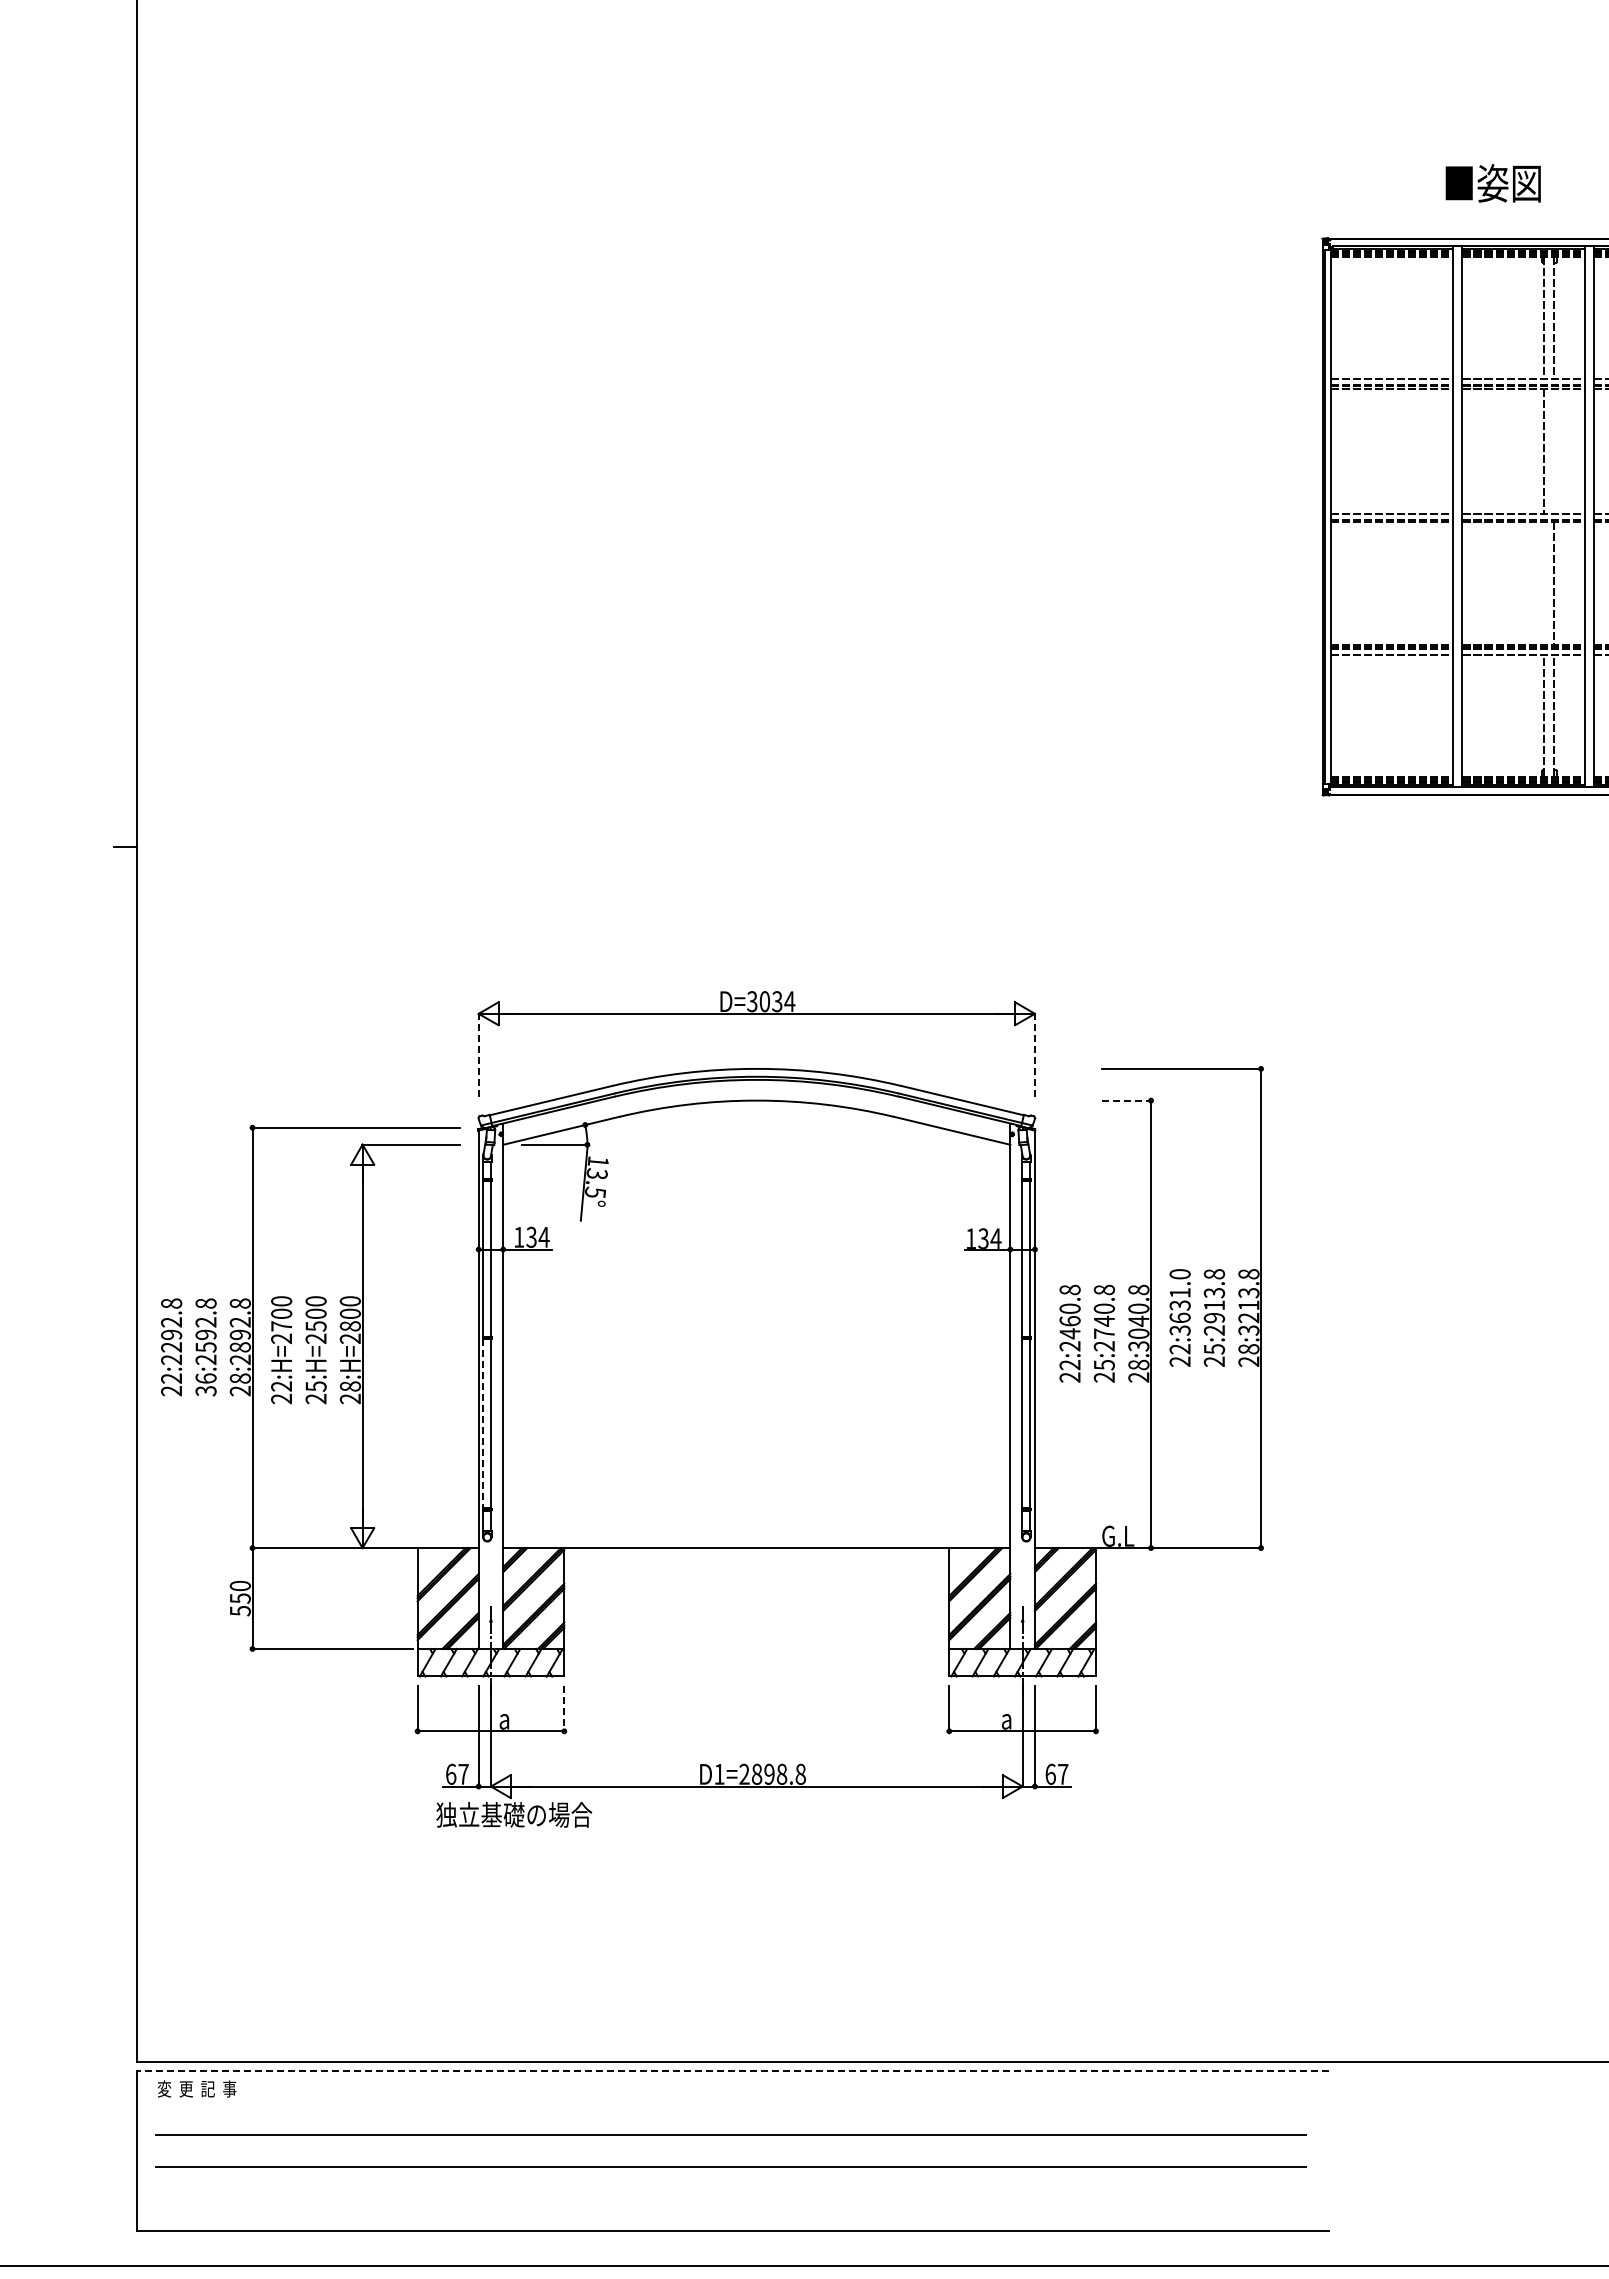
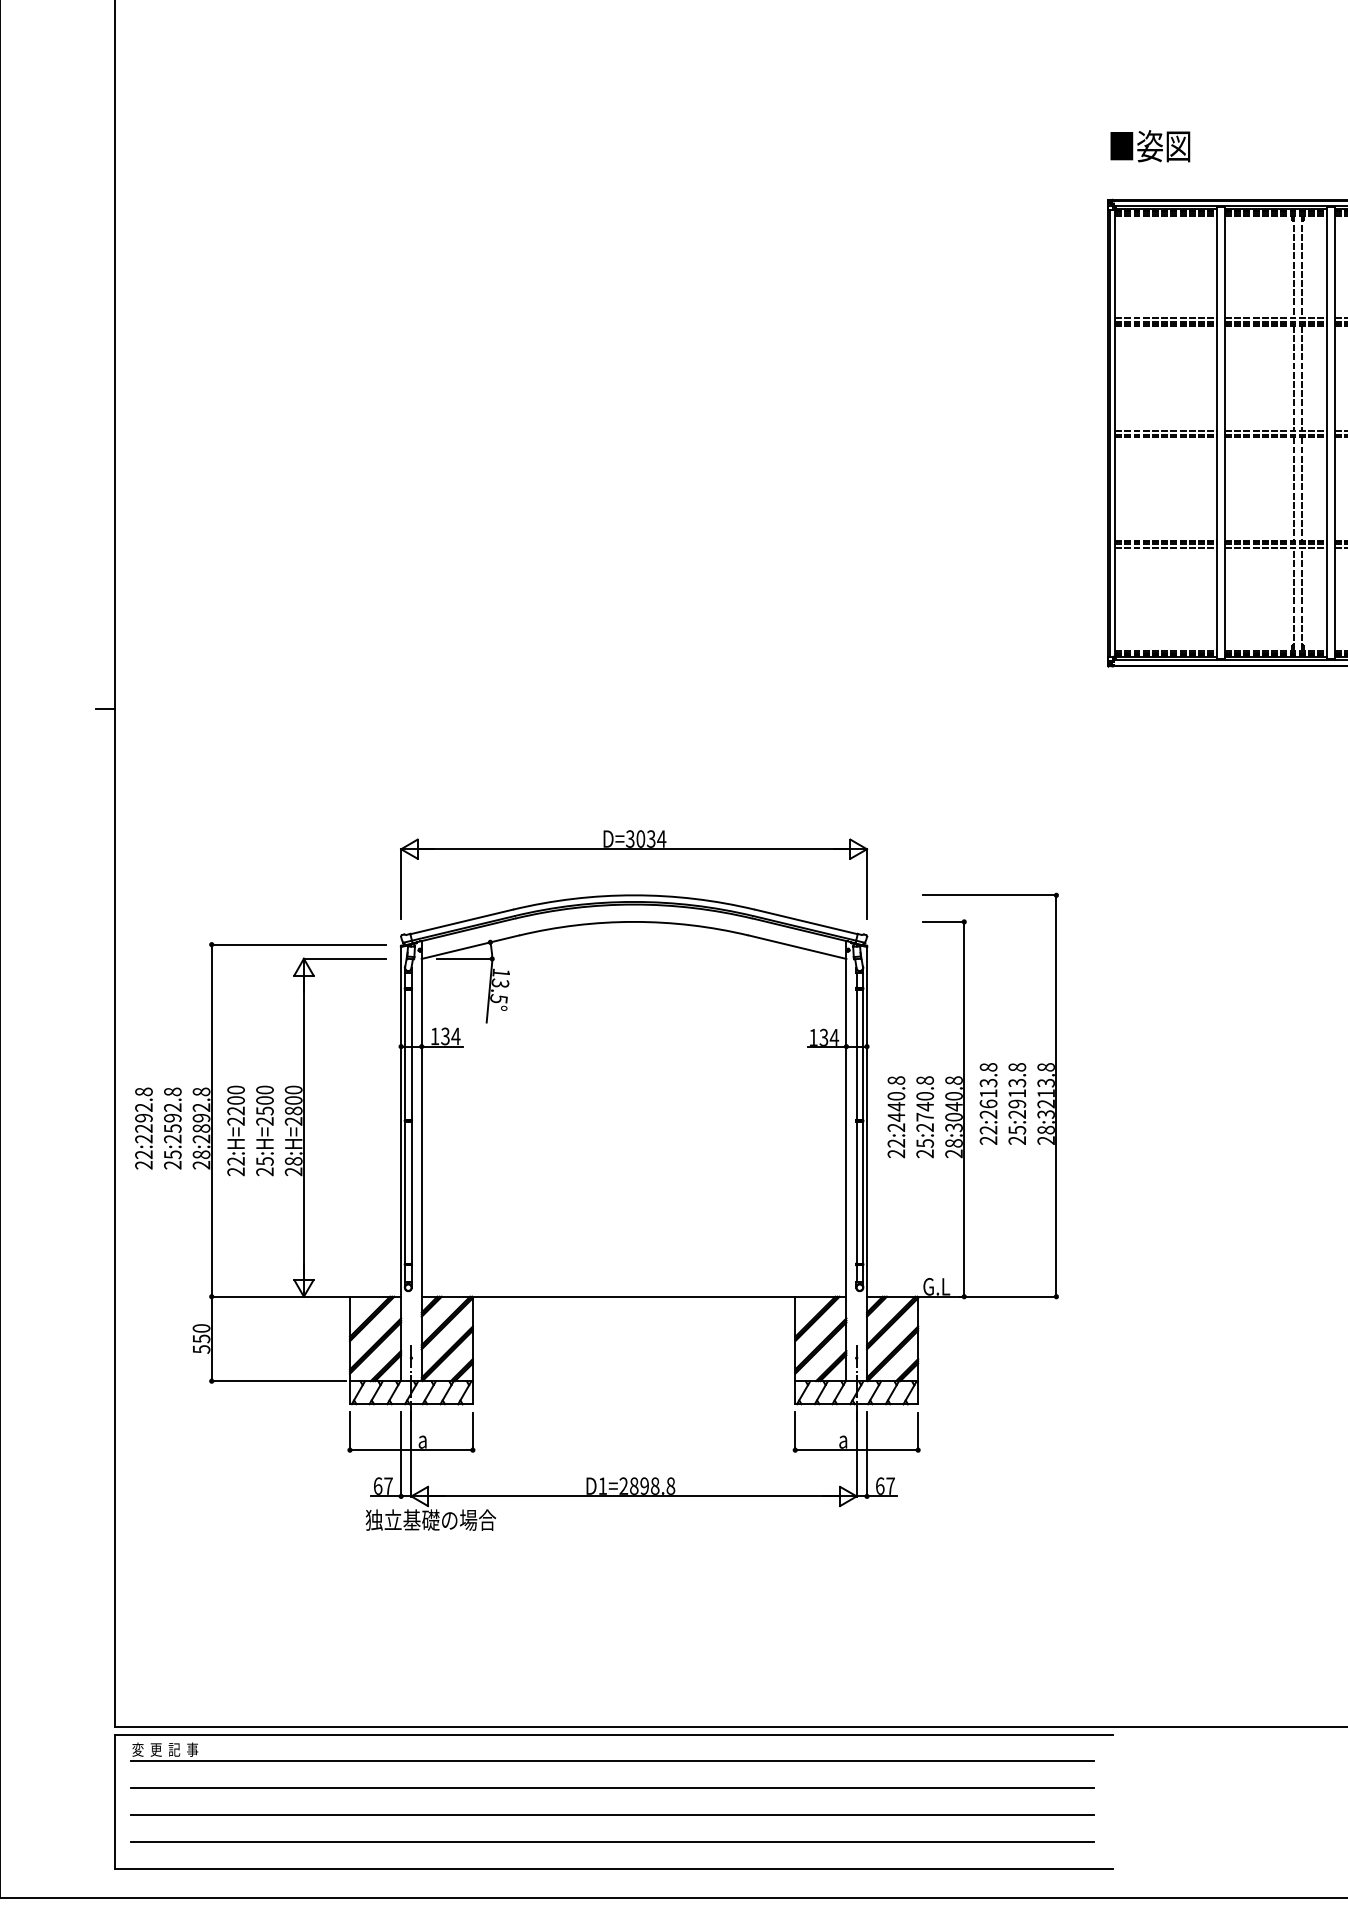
text: (1492, 183) -> (1149, 146), moved
line: (1554, 451) -> (1302, 378), added
line: (1544, 583) -> (1293, 488), added
line: (478, 1055) -> (400, 884), dashed -> solid
line: (1034, 1055) -> (866, 884), dashed -> solid
line: (1126, 1100) -> (943, 921), dashed -> solid
text: (1179, 1302) -> (988, 1091), 22:3631.0 -> 22:2613.8
text: (1069, 1320) -> (895, 1106), 22:2460.8 -> 22:2440.8
text: (281, 1326) -> (235, 1111), 22:H=2700 -> 22:H=2200
text: (205, 1384) -> (172, 1159), 36:2592.8 -> 25:2592.8
line: (483, 1423) -> (405, 1192), dashed -> solid
line: (564, 1708) -> (472, 1431), dashed -> solid
line: (732, 2070) -> (613, 1734), dashed -> solid
line: (731, 2102) -> (612, 1761), added
line: (731, 2199) -> (612, 1842), added

